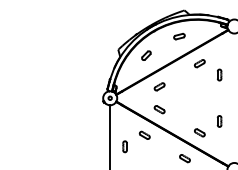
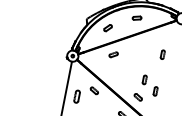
part: (199, 63) -> (148, 42), removed
part: (159, 109) -> (110, 72), removed
part: (203, 109) -> (144, 79), added
part: (124, 146) -> (76, 96), size x1.4

